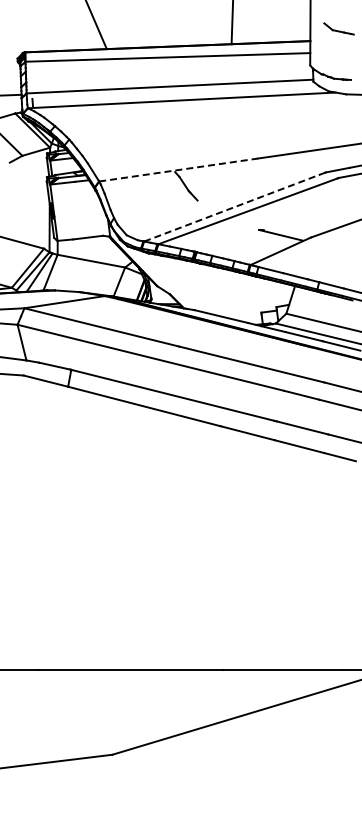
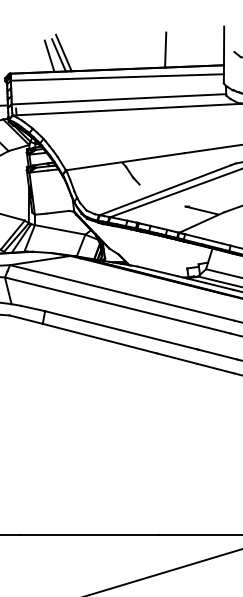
line: (89, 27) -> (58, 55), added
line: (76, 29) -> (49, 56), added
line: (179, 169) -> (126, 161), dashed -> solid
line: (231, 208) -> (164, 190), dashed -> solid

